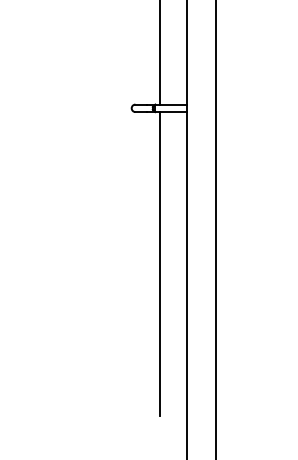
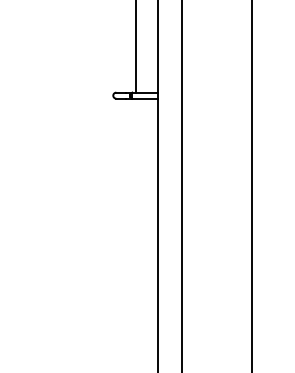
line: (160, 264) -> (136, 221), removed

